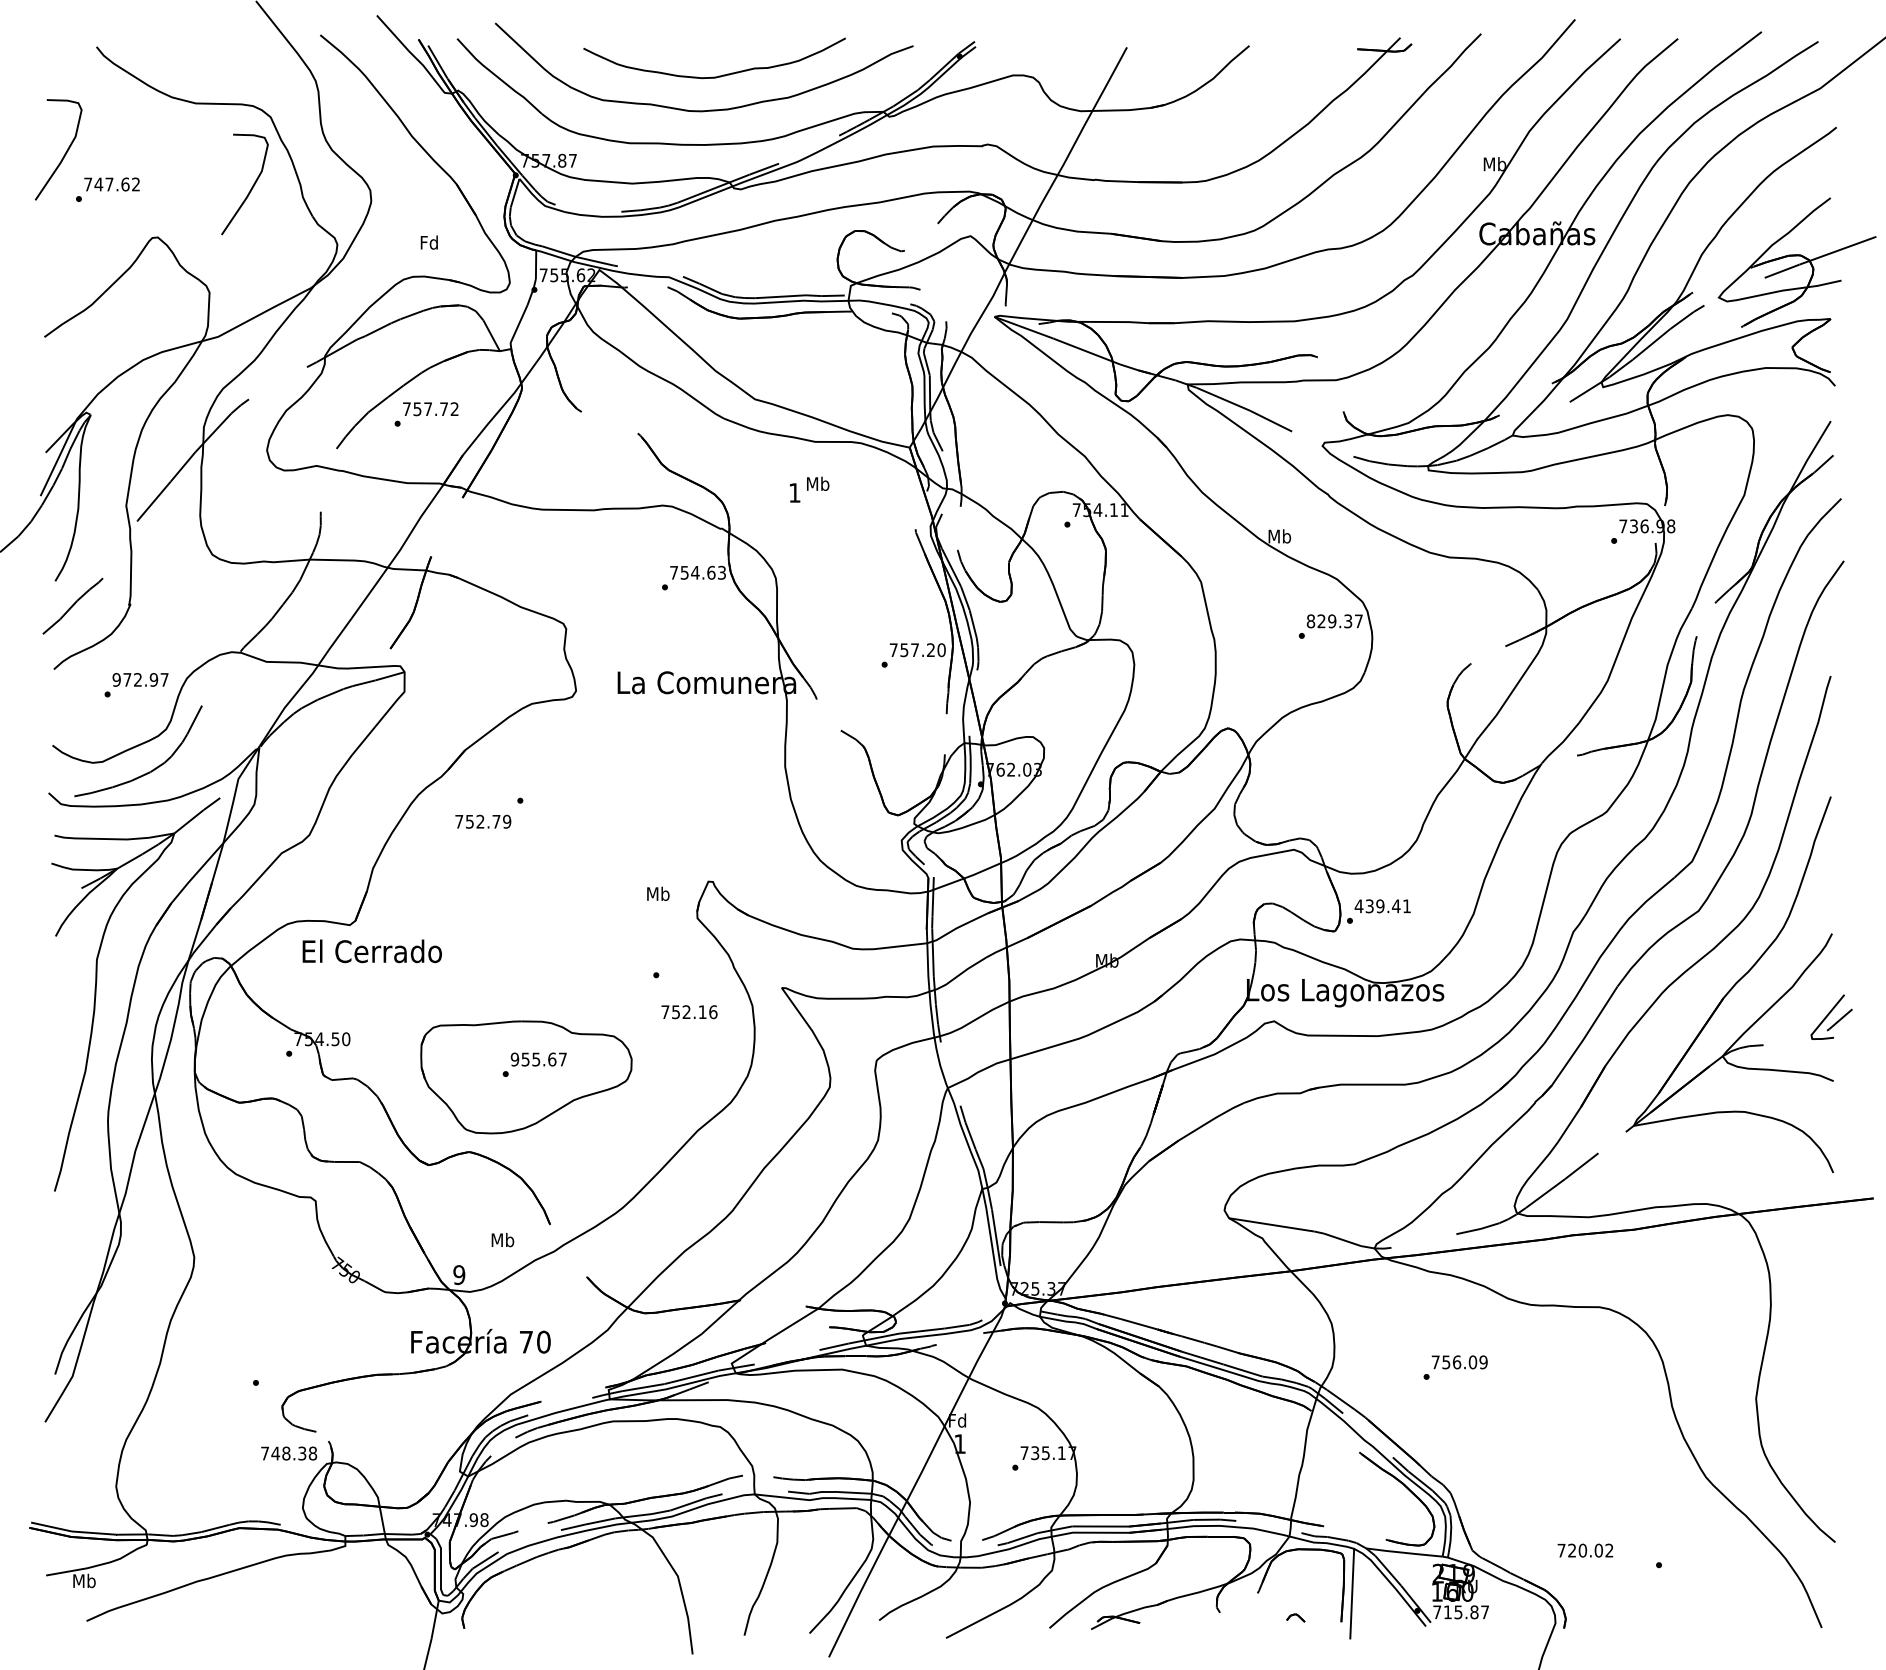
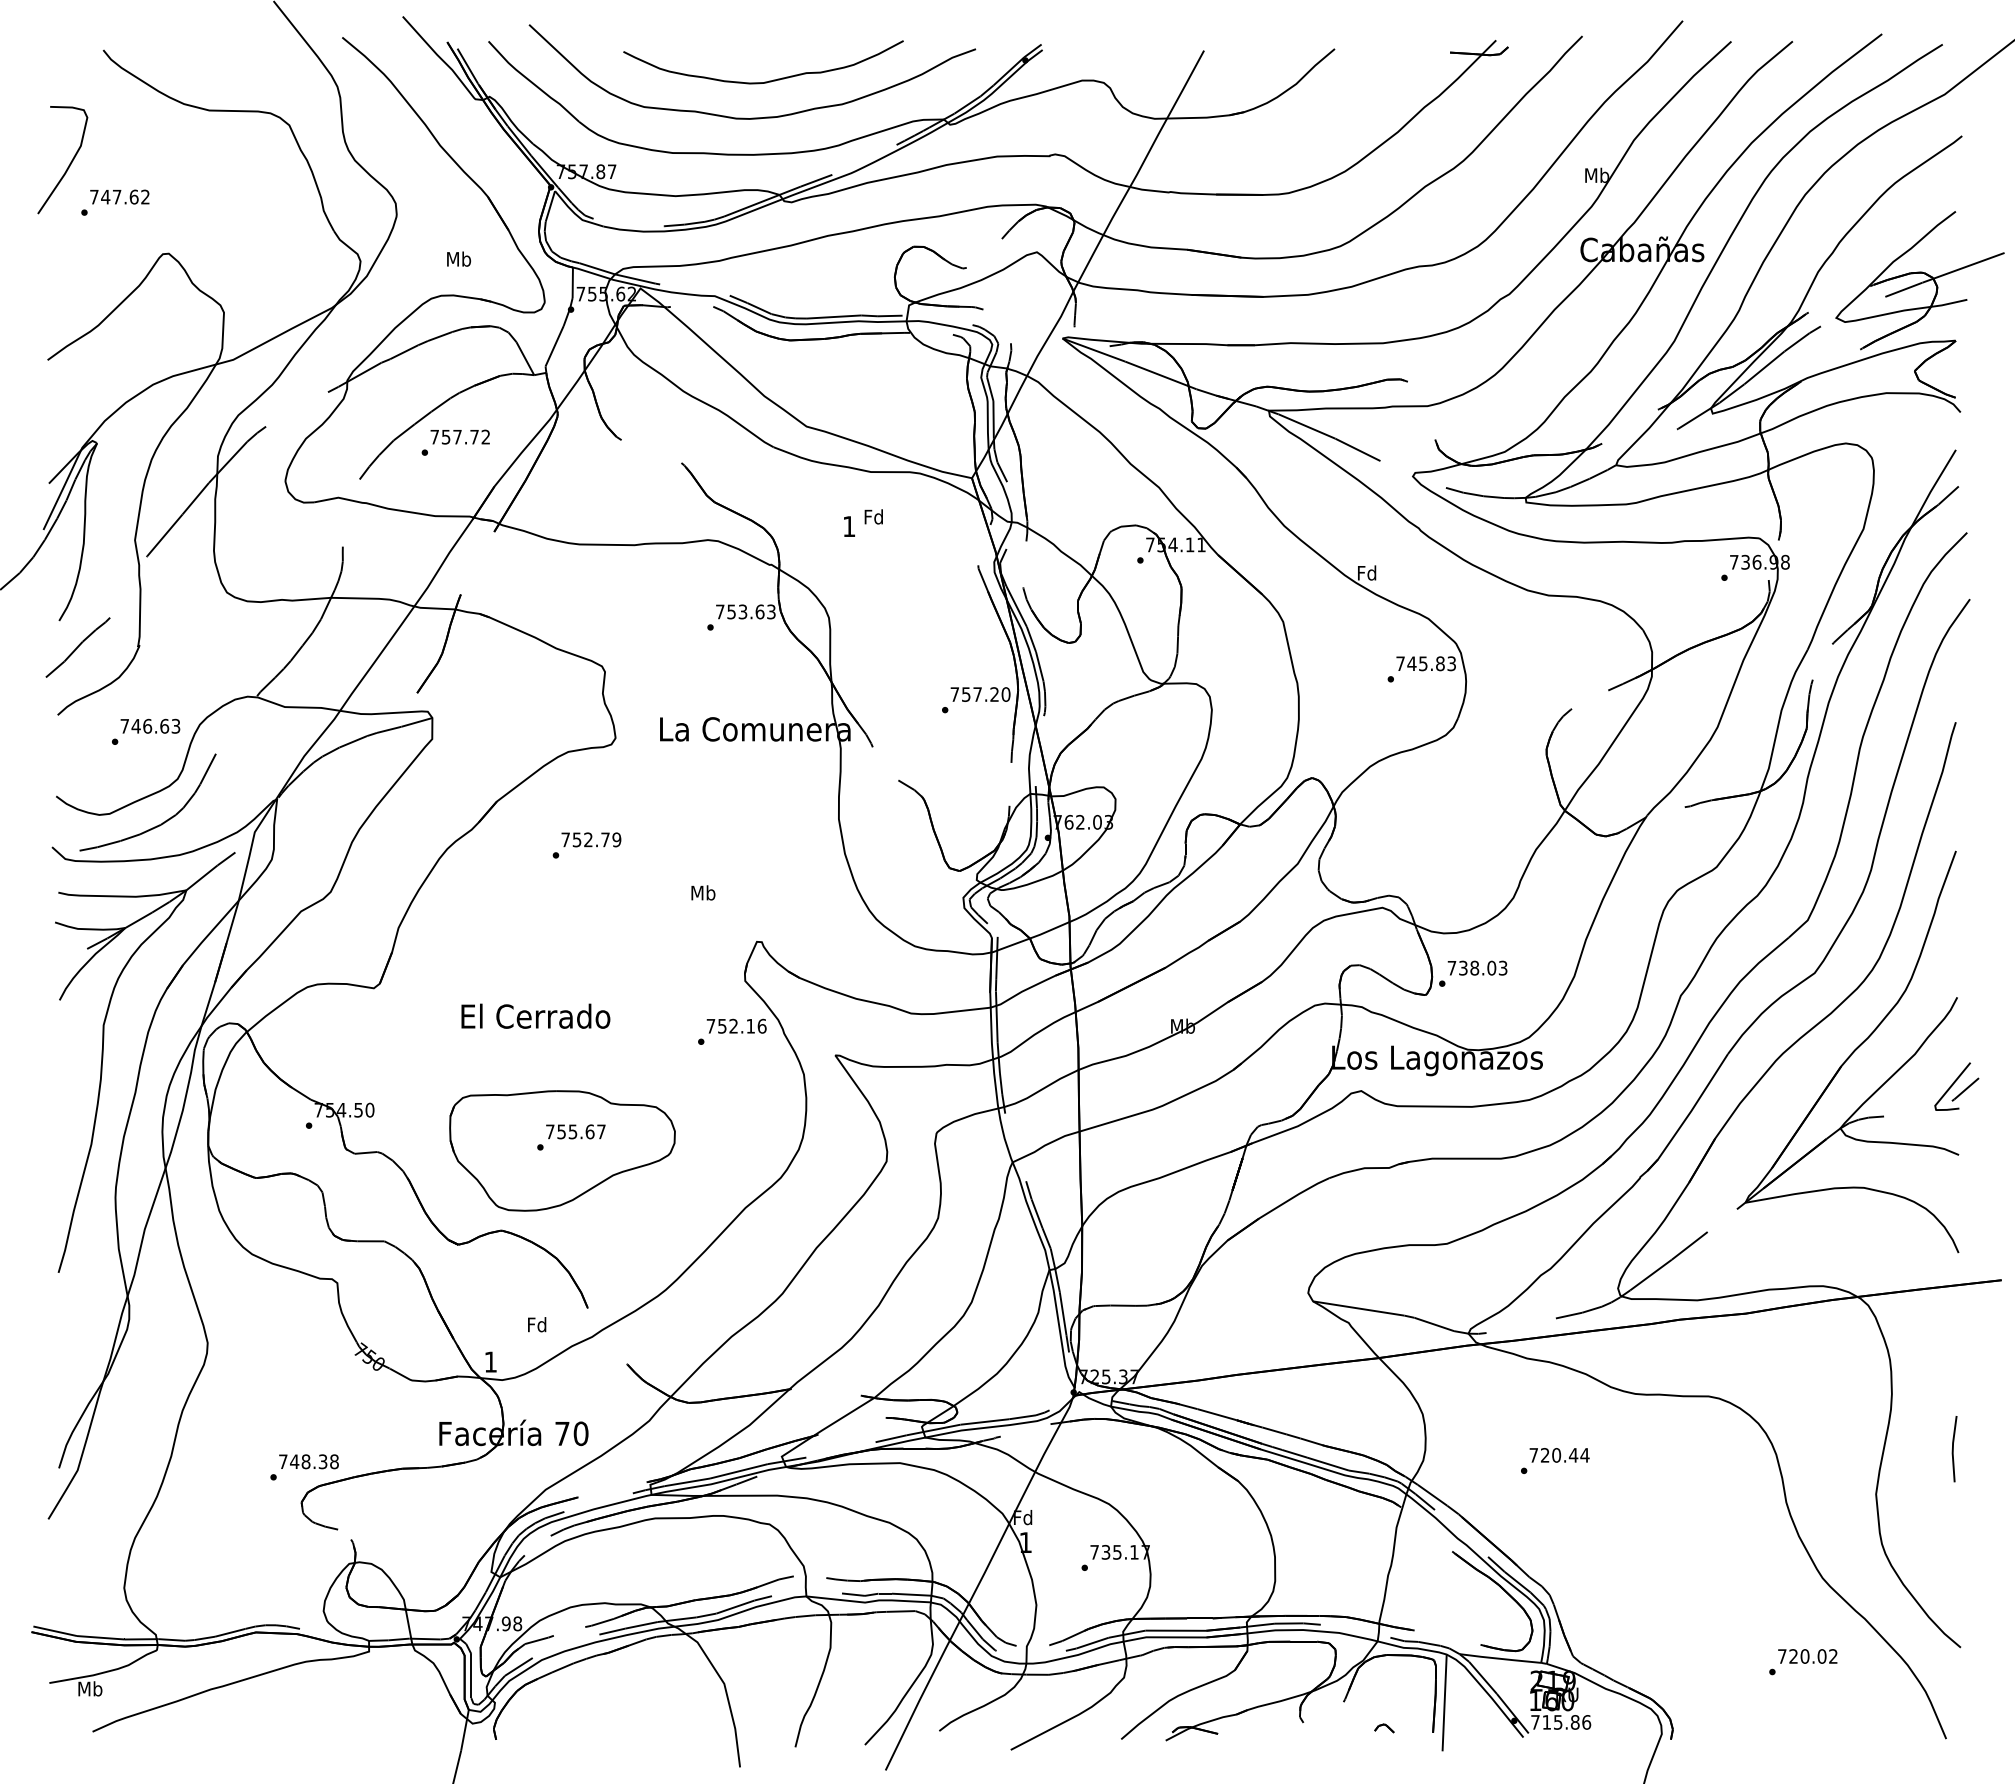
curve: (251, 187) -> (268, 200), removed
text: (430, 241) -> (459, 258), Fd -> Mb
text: (818, 483) -> (874, 516), Mb -> Fd
text: (1279, 535) -> (1367, 572), Mb -> Fd
text: (694, 572) -> (742, 611), 754.63 -> 753.63
text: (1334, 621) -> (1425, 663), 829.37 -> 745.83
text: (140, 679) -> (150, 725), 972.97 -> 746.63
text: (483, 821) -> (591, 839), moved
text: (658, 893) -> (703, 892), moved
text: (1382, 905) -> (1477, 967), 439.41 -> 738.03
text: (371, 950) -> (535, 1015), moved
text: (689, 1011) -> (736, 1025), moved
text: (514, 1059) -> (549, 1131), 955.67 -> 755.67
text: (503, 1239) -> (537, 1324), Mb -> Fd
text: (459, 1274) -> (490, 1361), 9 -> 1
line: (1828, 1356) -> (1953, 1449), added
text: (1465, 1362) -> (1565, 1455), 756.09 -> 720.44
text: (288, 1453) -> (308, 1461), moved
text: (1585, 1550) -> (1807, 1656), moved
text: (1485, 1612) -> (1586, 1722), 715.87 -> 715.86

